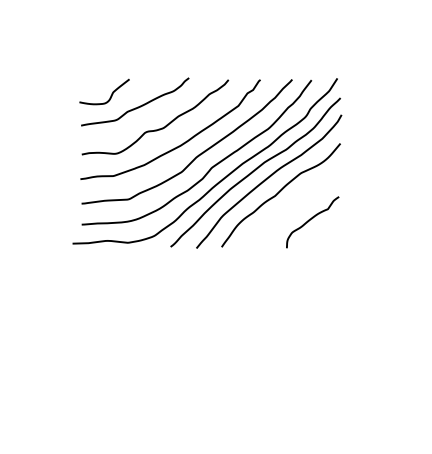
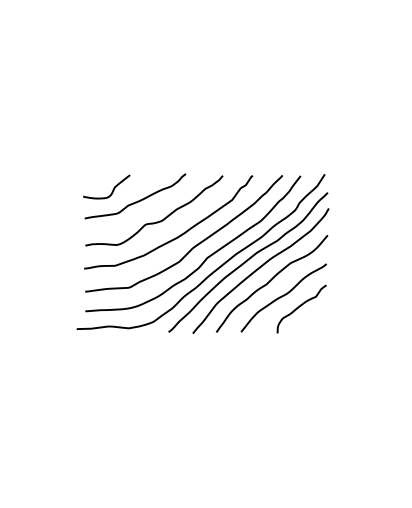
curve: (293, 208) -> (283, 296), added

